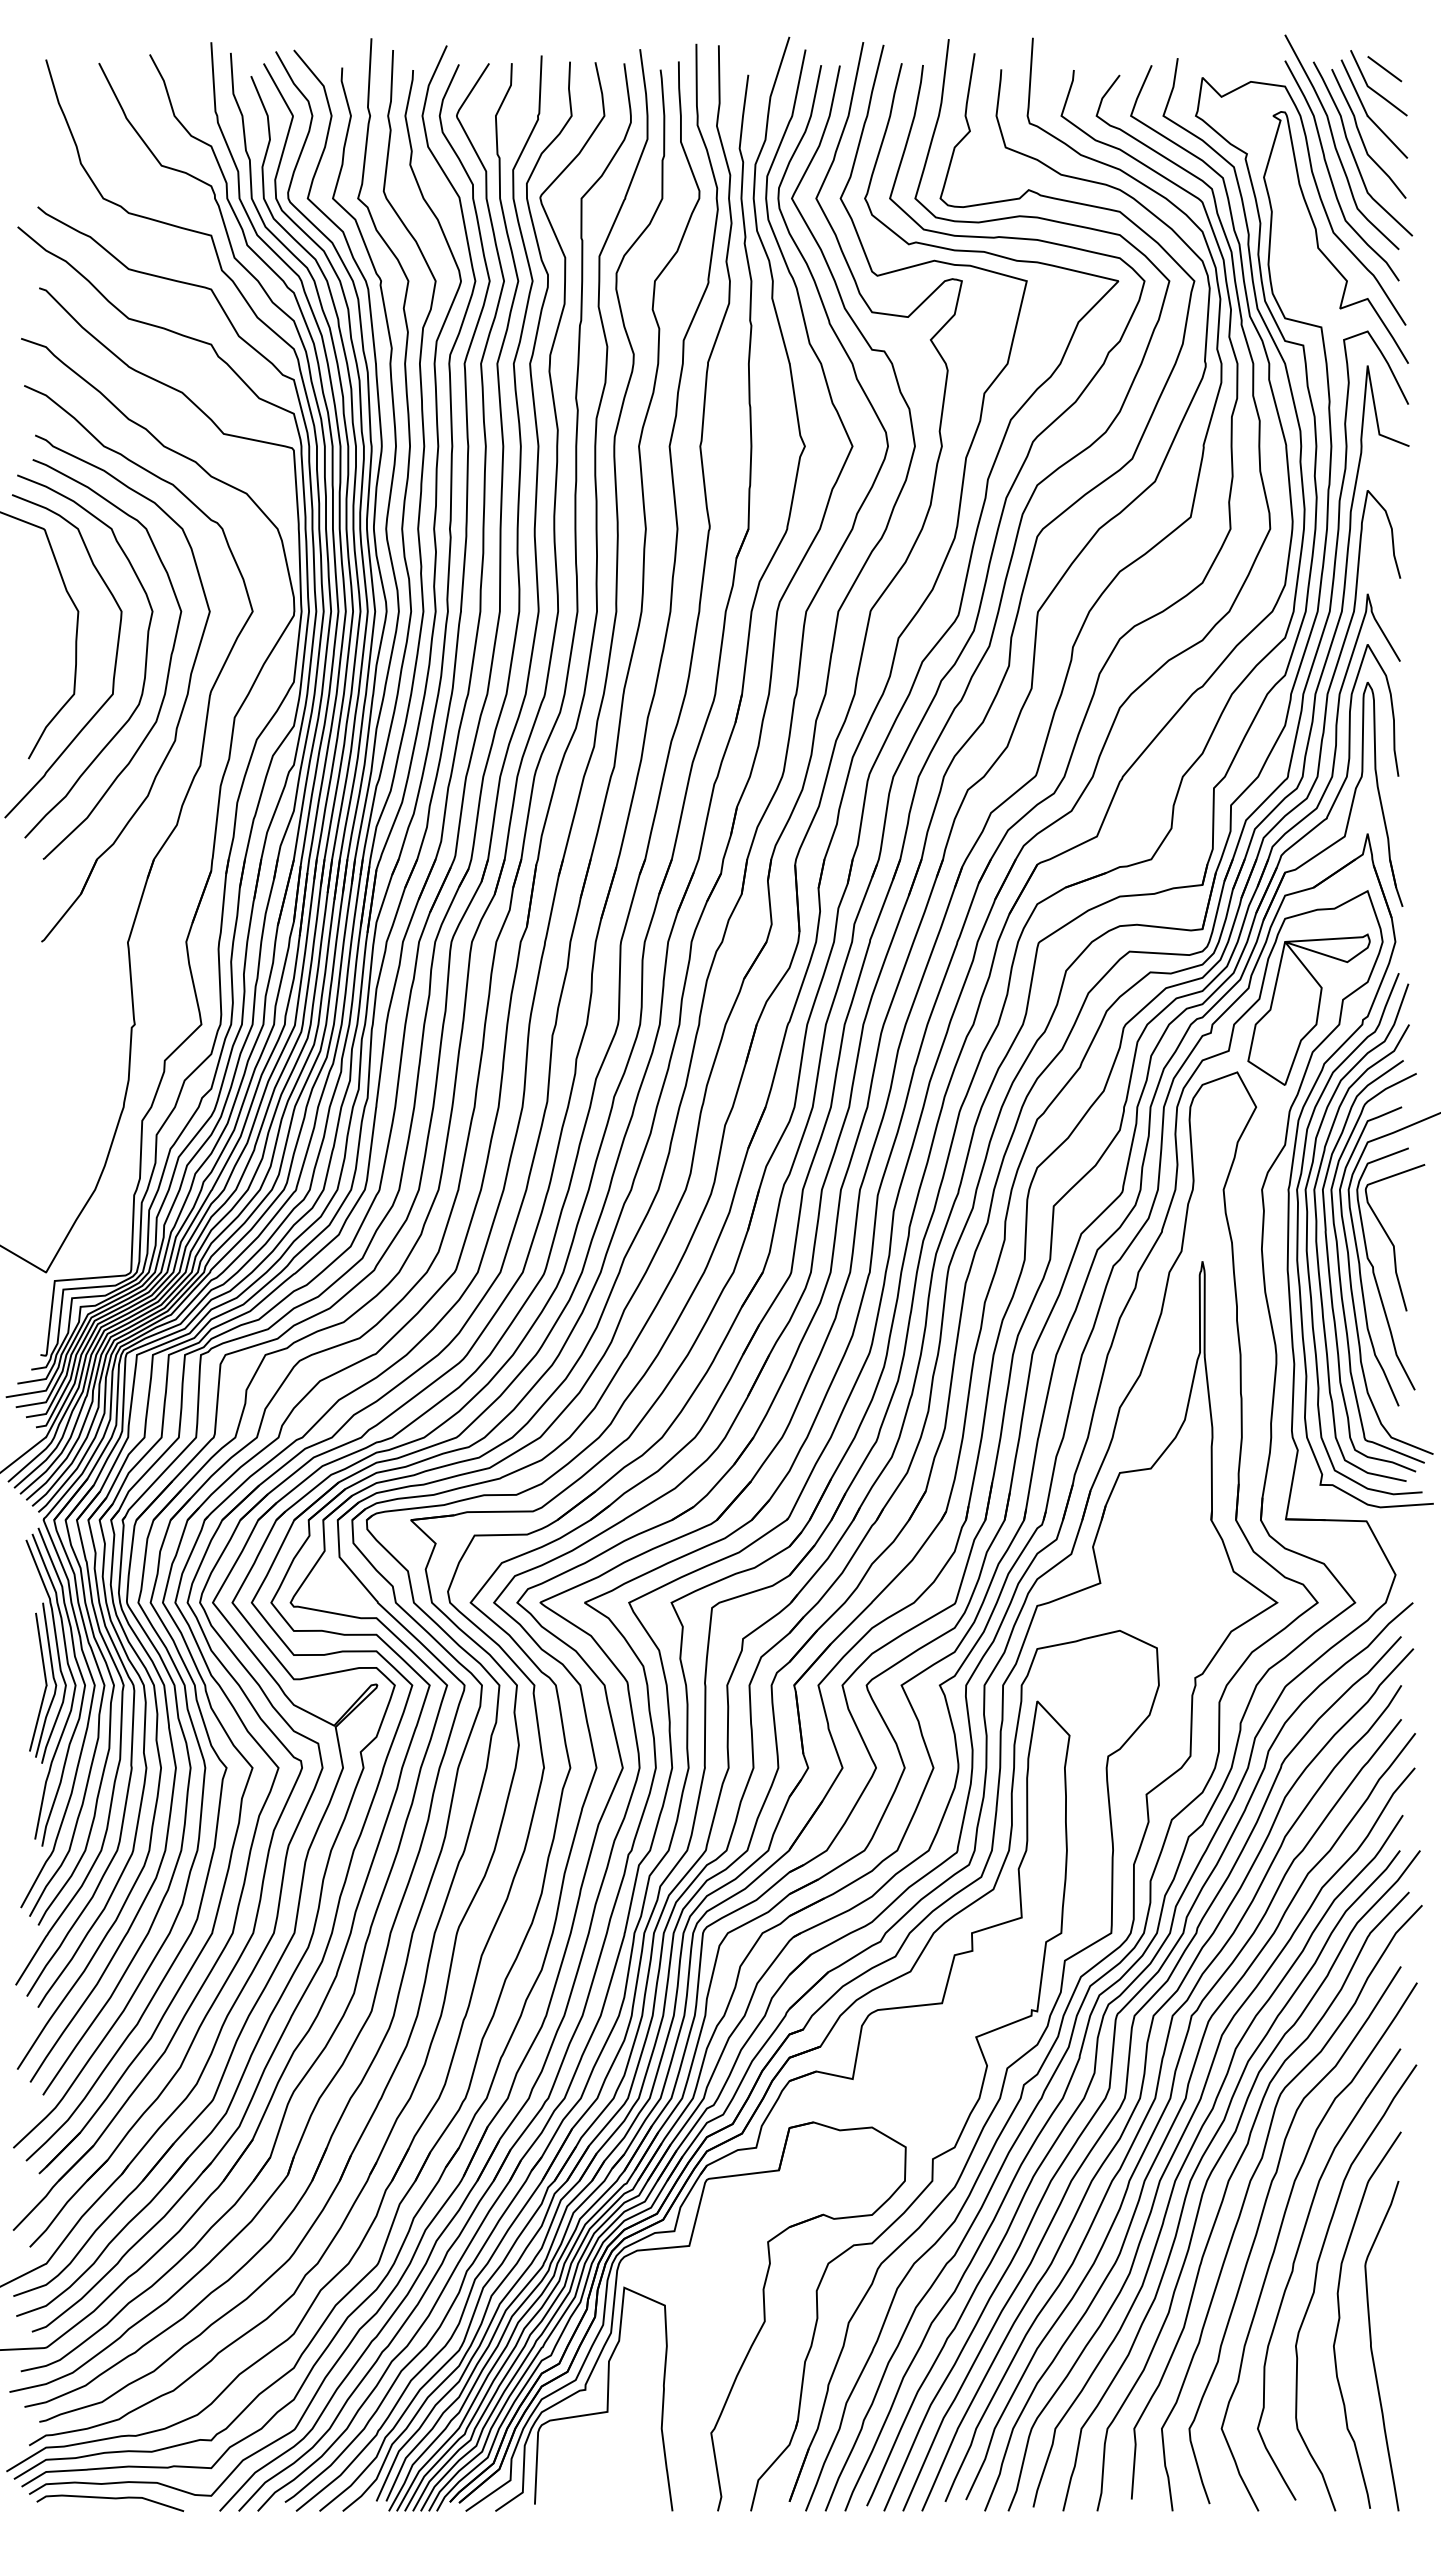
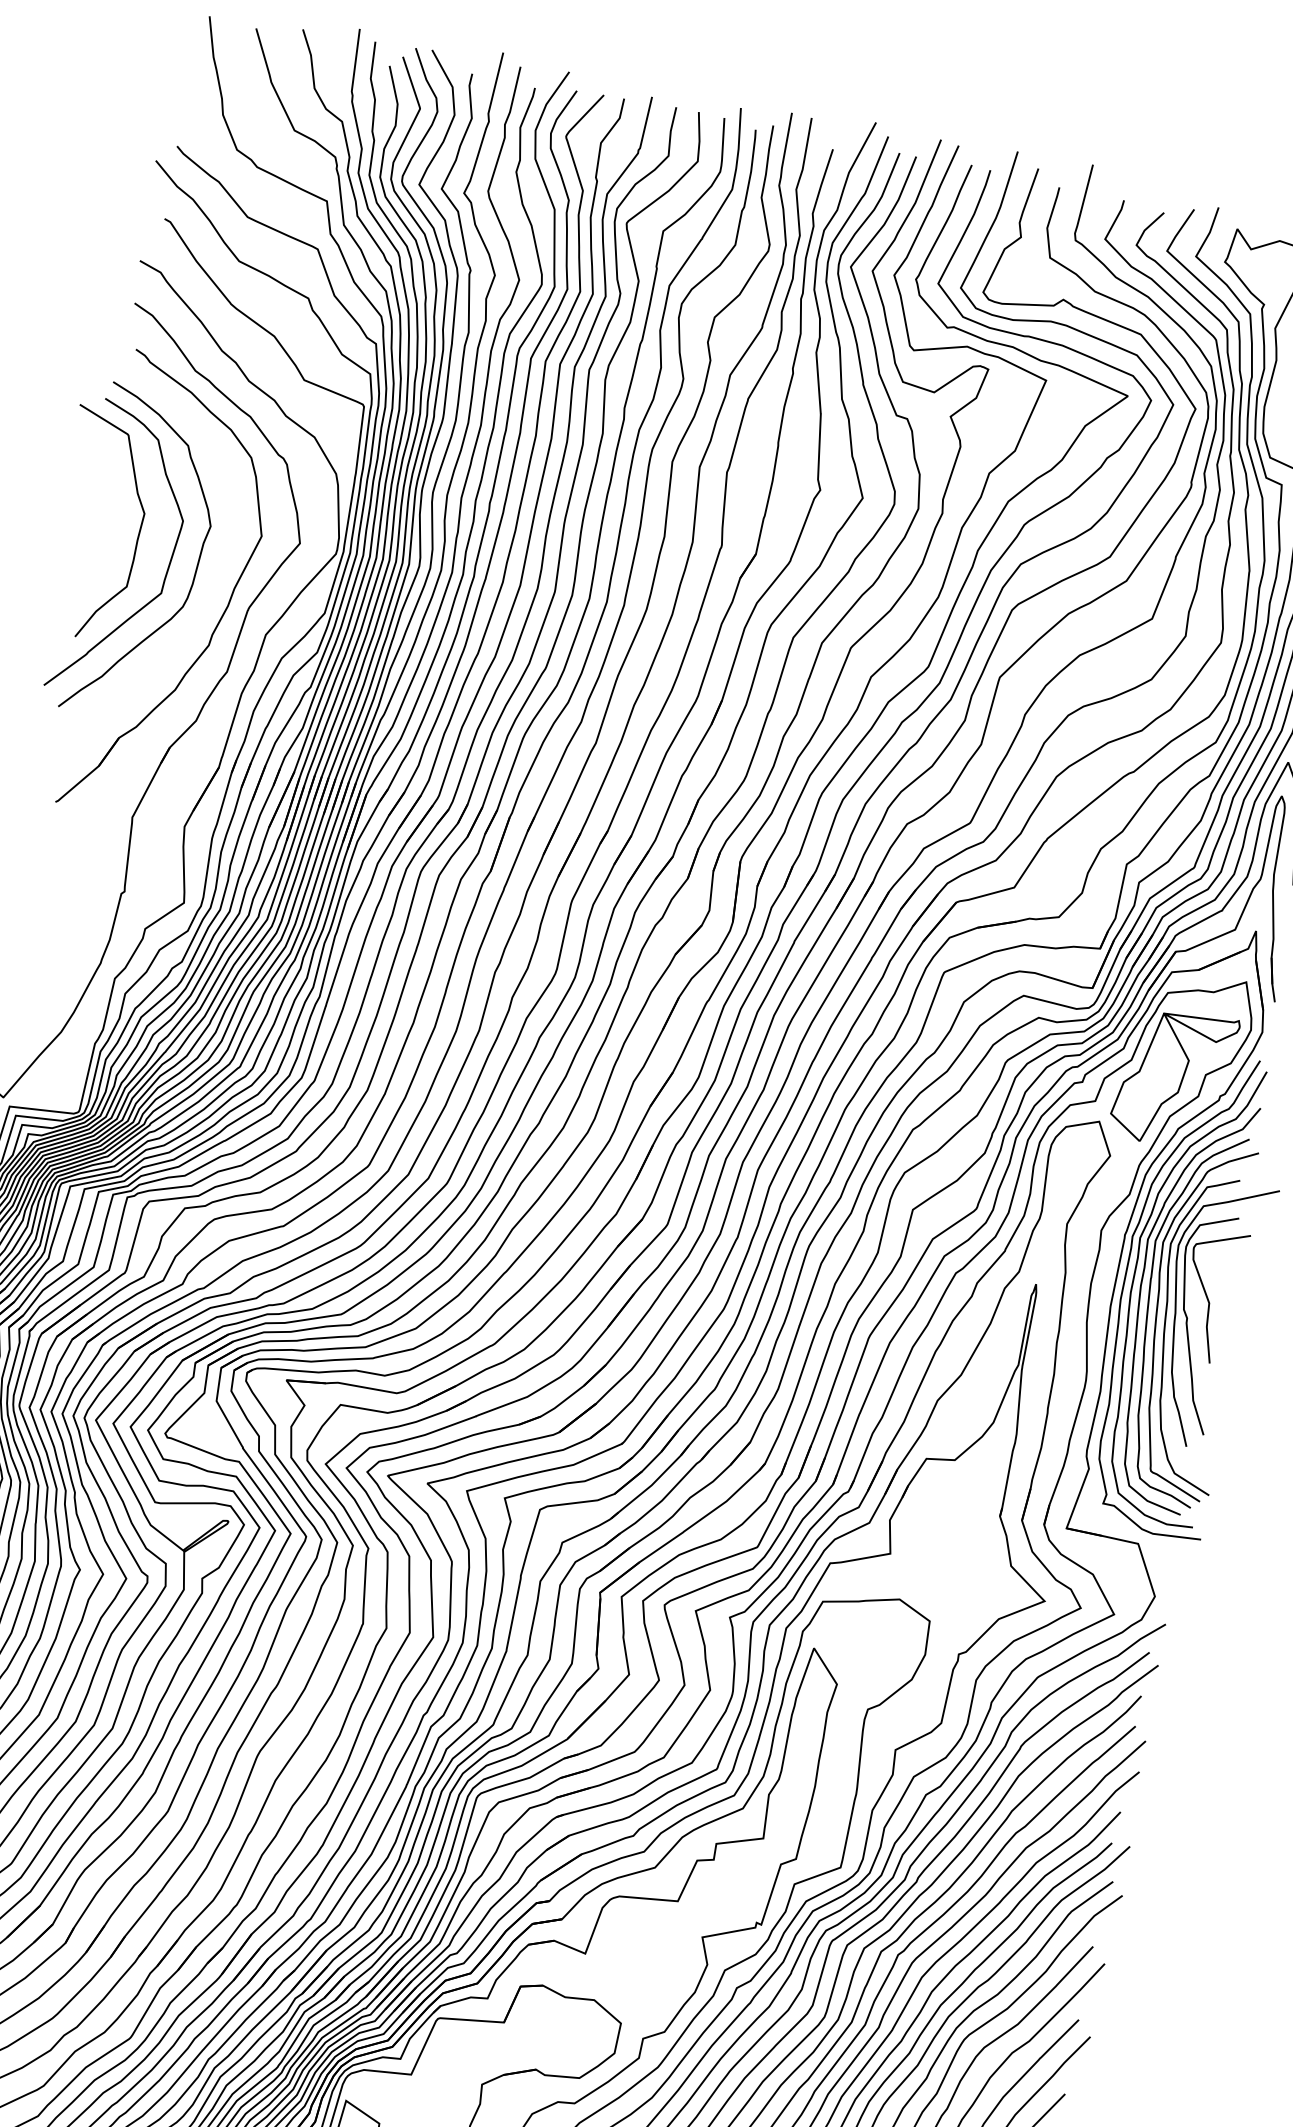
curve: (167, 671) -> (213, 582), removed

